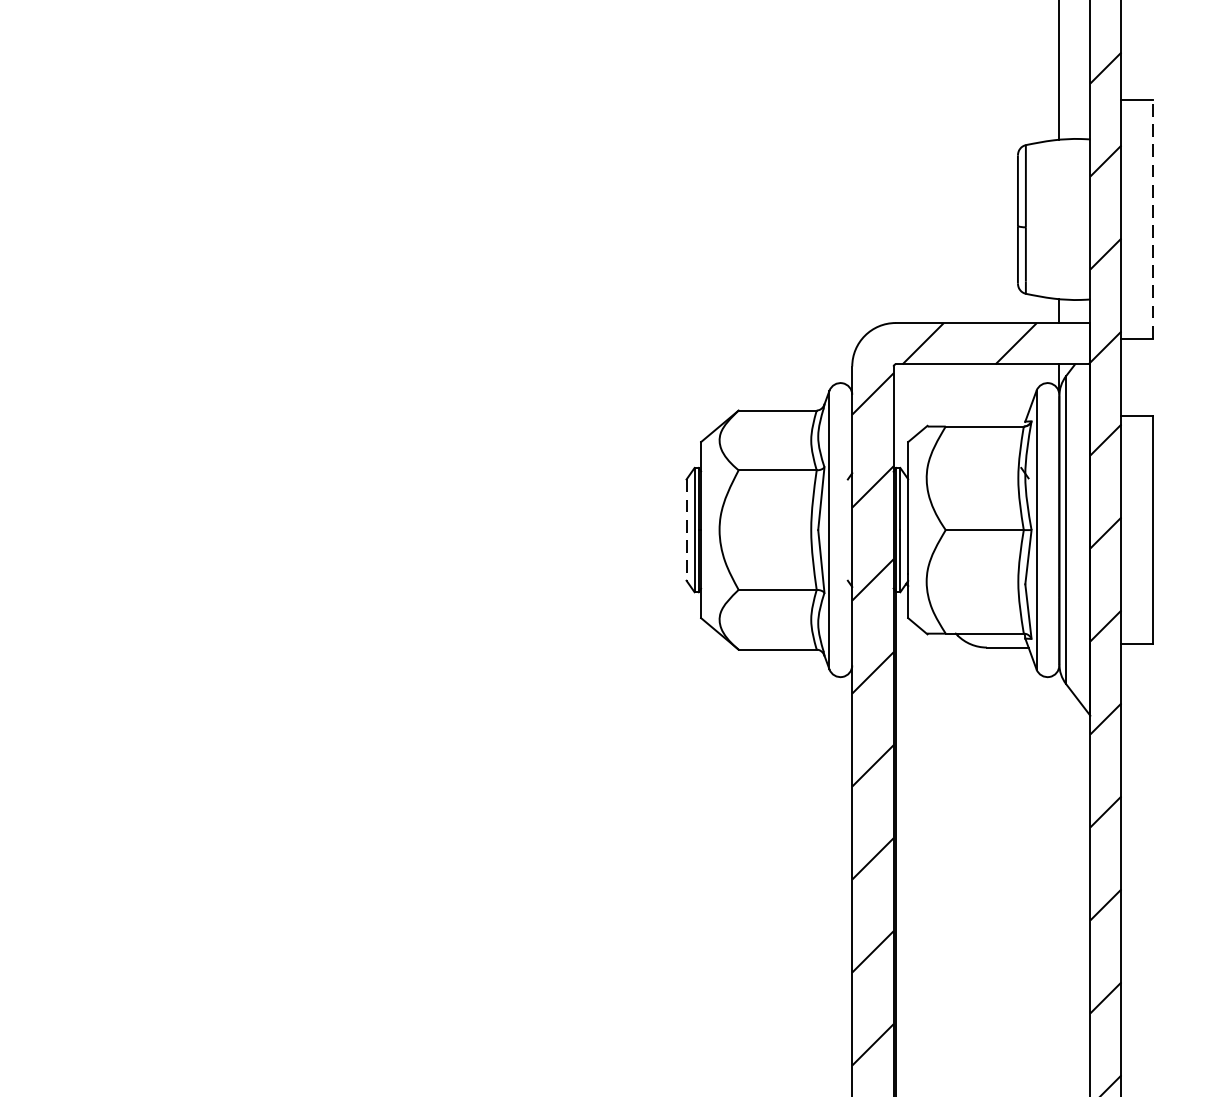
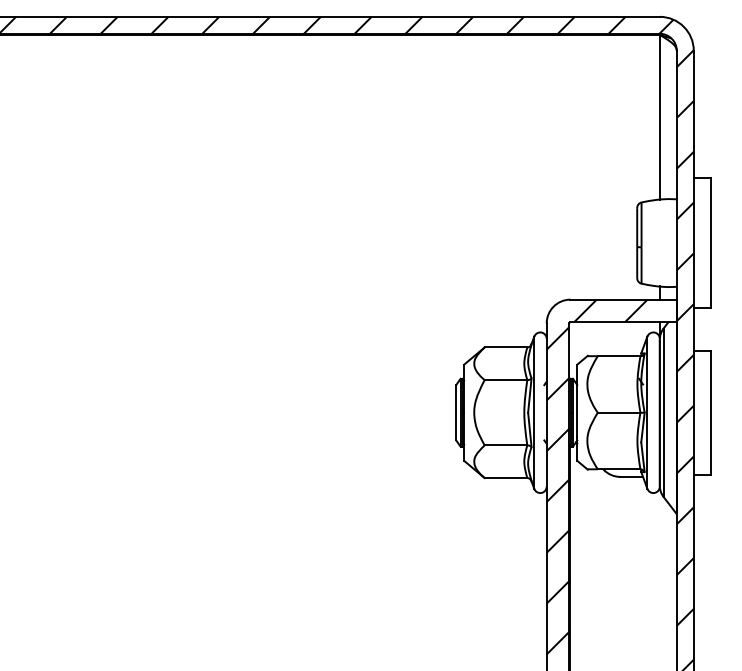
line: (1152, 218) -> (710, 242), dashed -> solid
line: (687, 529) -> (456, 412), dashed -> solid

